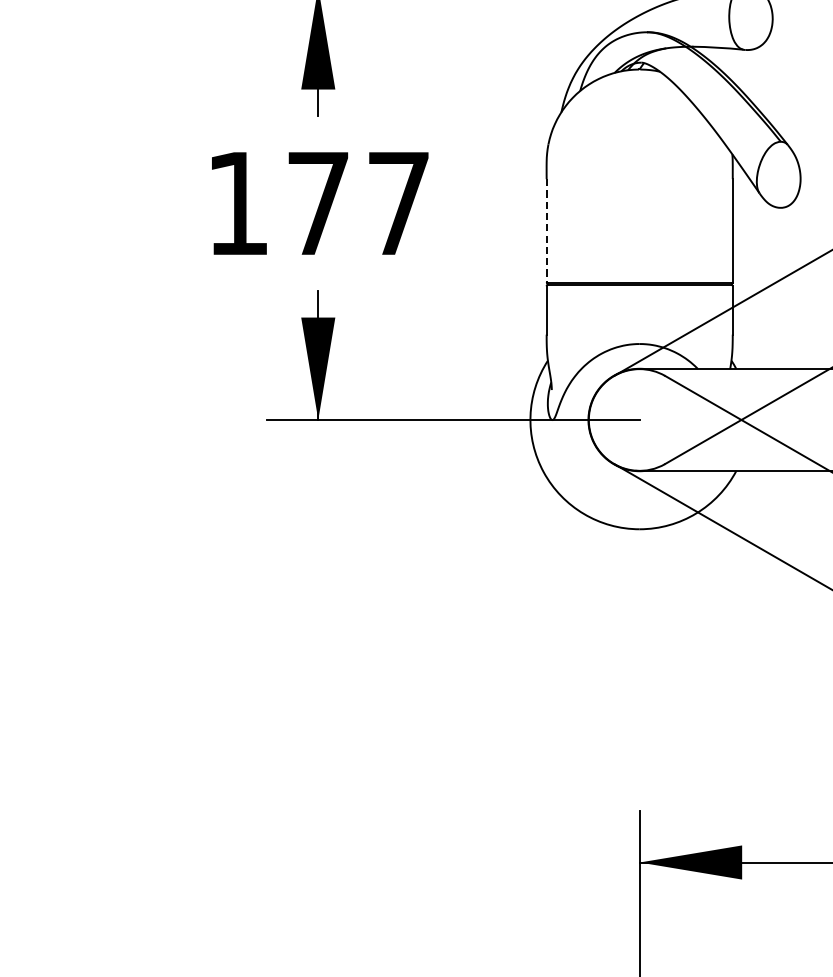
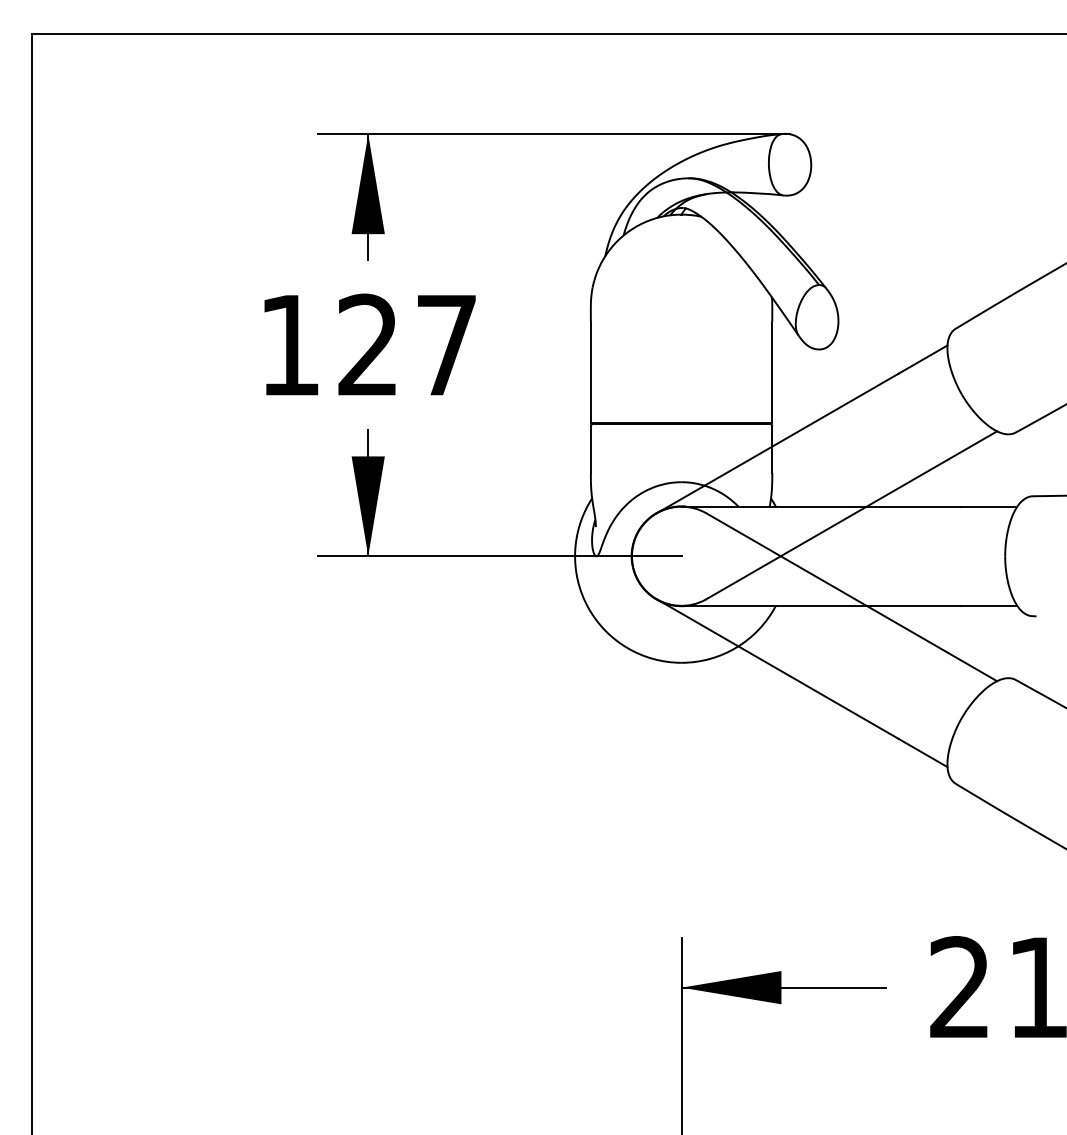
text: (317, 202) -> (367, 344), 177 -> 127
line: (546, 231) -> (590, 372), dashed -> solid

